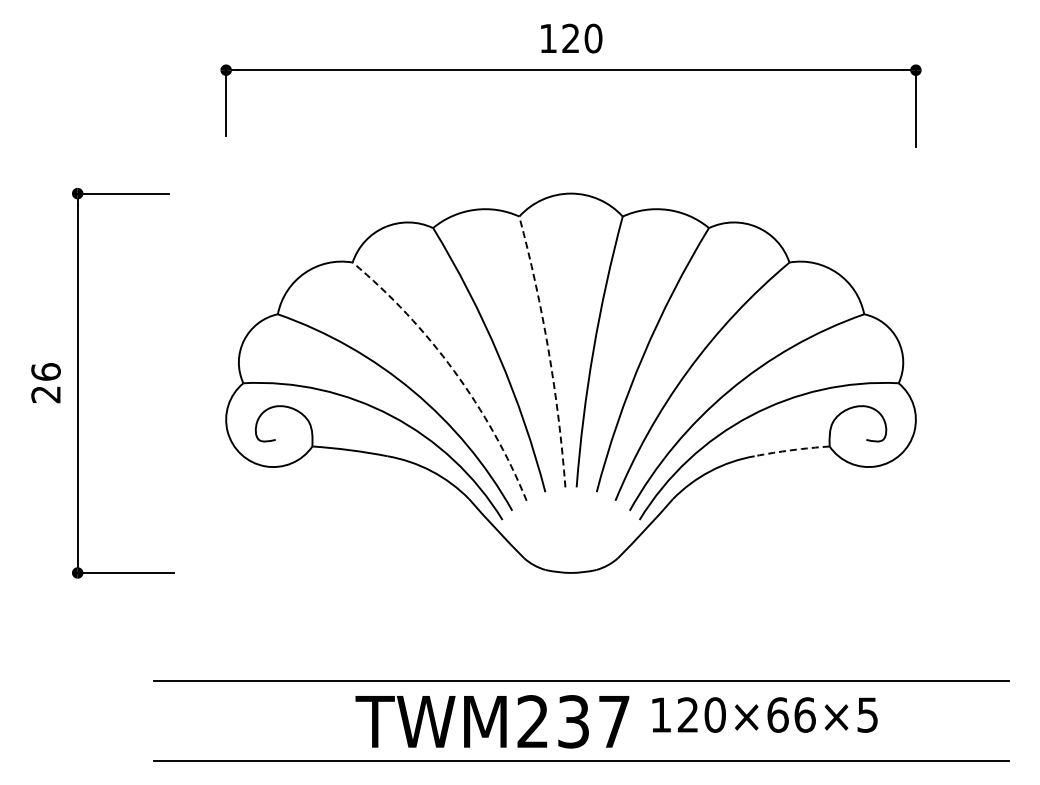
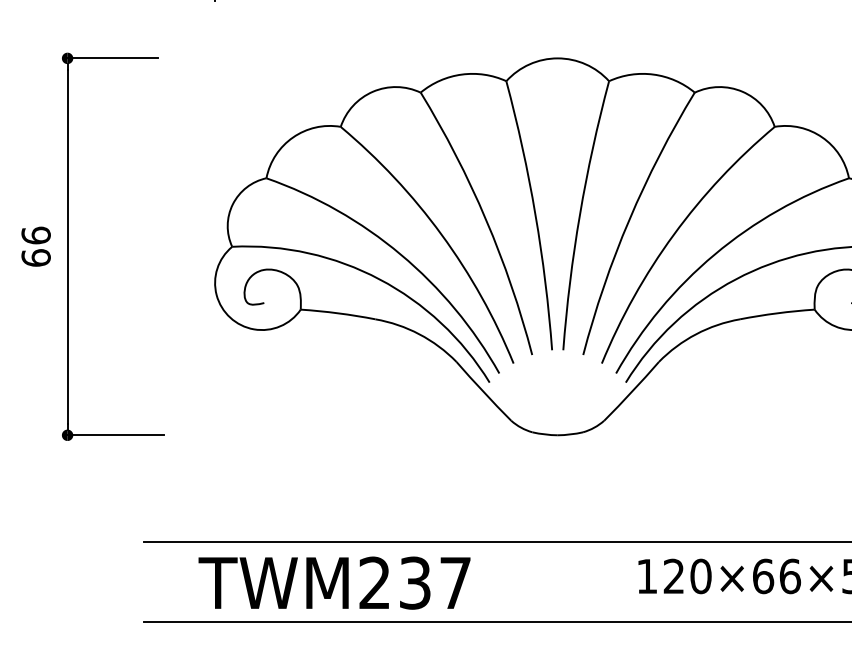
arc: (548, 350) -> (535, 214), dashed -> solid
arc: (454, 371) -> (441, 235), dashed -> solid
text: (45, 394) -> (35, 257), 26 -> 66
arc: (792, 450) -> (777, 313), dashed -> solid
text: (492, 721) -> (334, 582), moved

